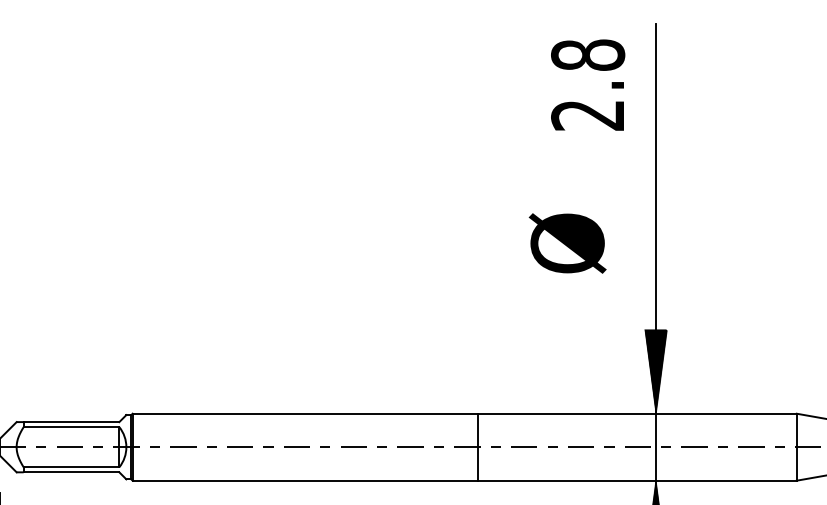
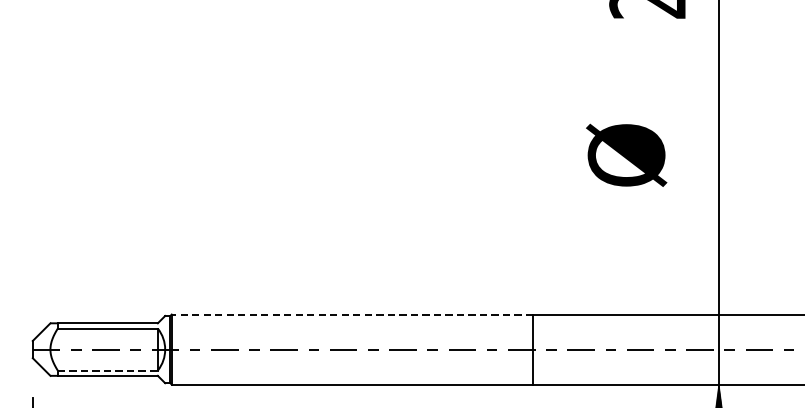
text: (567, 243) -> (626, 155), moved
hatch: (656, 371) -> (719, 270), removed
line: (305, 413) -> (352, 314), solid -> dashed
line: (71, 467) -> (107, 370), solid -> dashed

